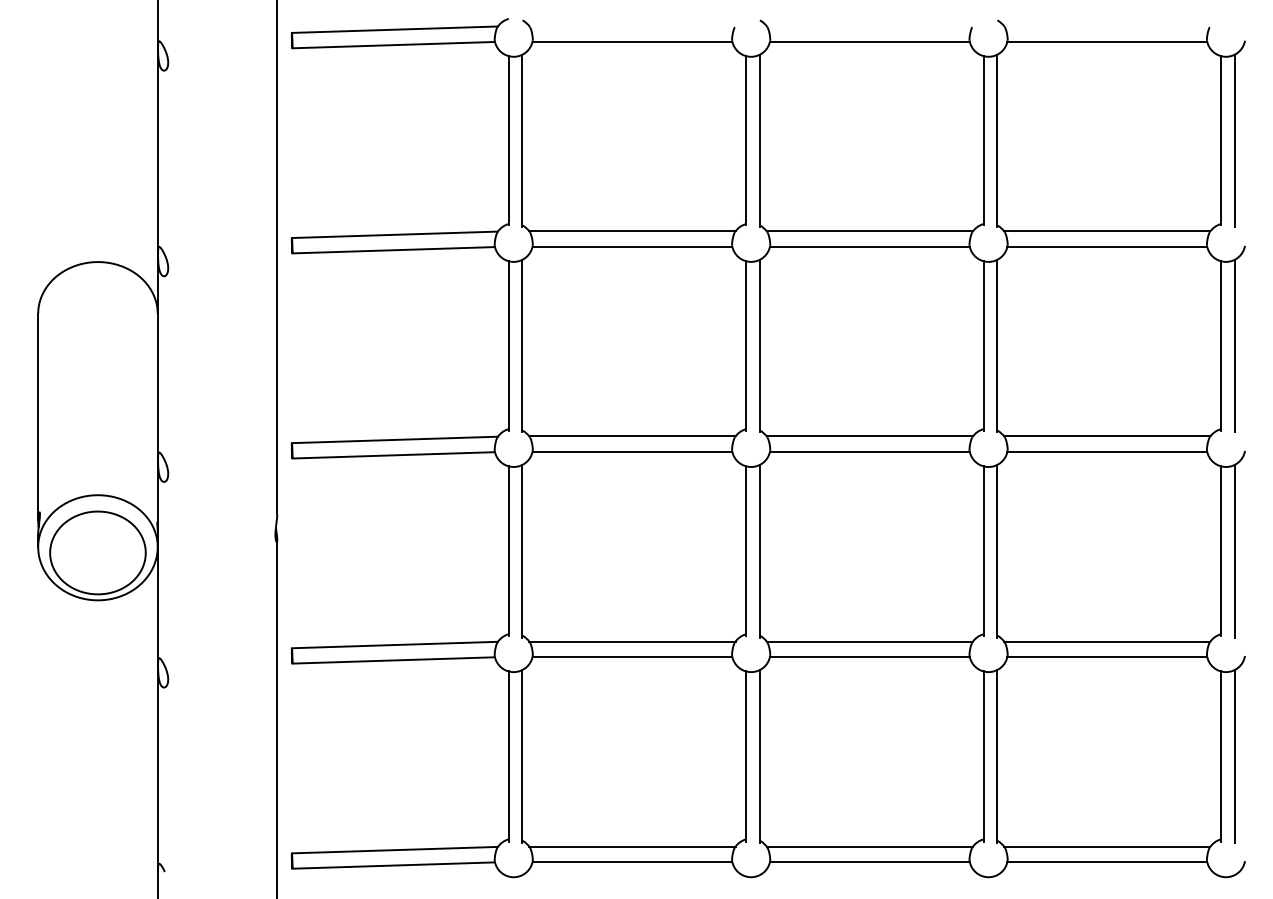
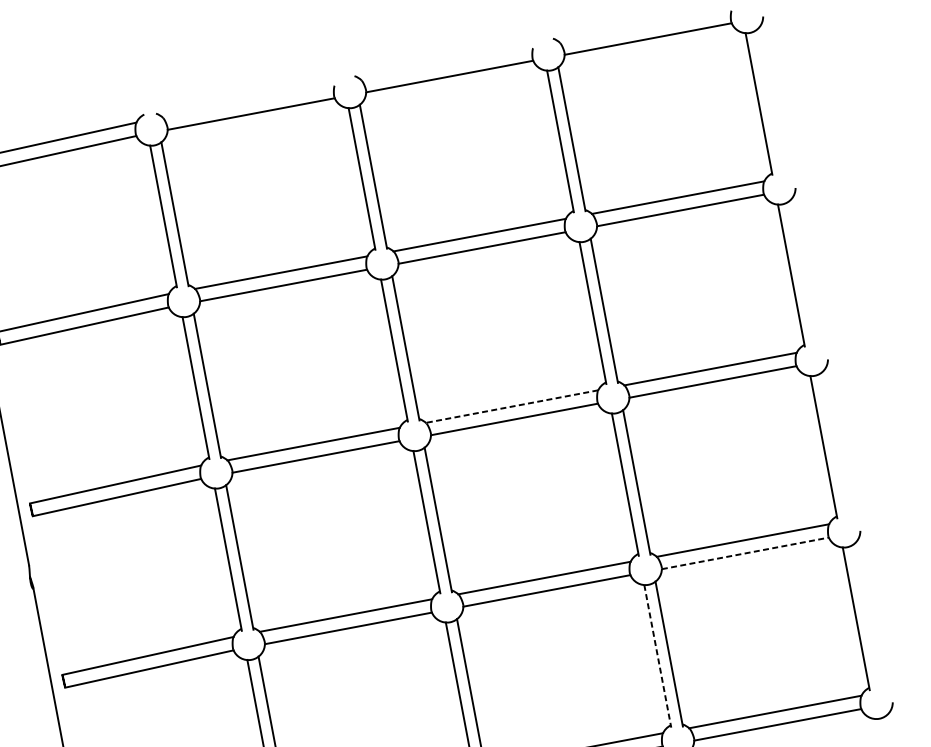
line: (1234, 140) -> (770, 101), removed
line: (1234, 345) -> (802, 272), removed
line: (869, 436) -> (511, 406), solid -> dashed
line: (1234, 550) -> (834, 444), removed
line: (1107, 656) -> (745, 552), solid -> dashed
line: (1234, 756) -> (867, 616), removed
line: (983, 757) -> (657, 656), solid -> dashed

